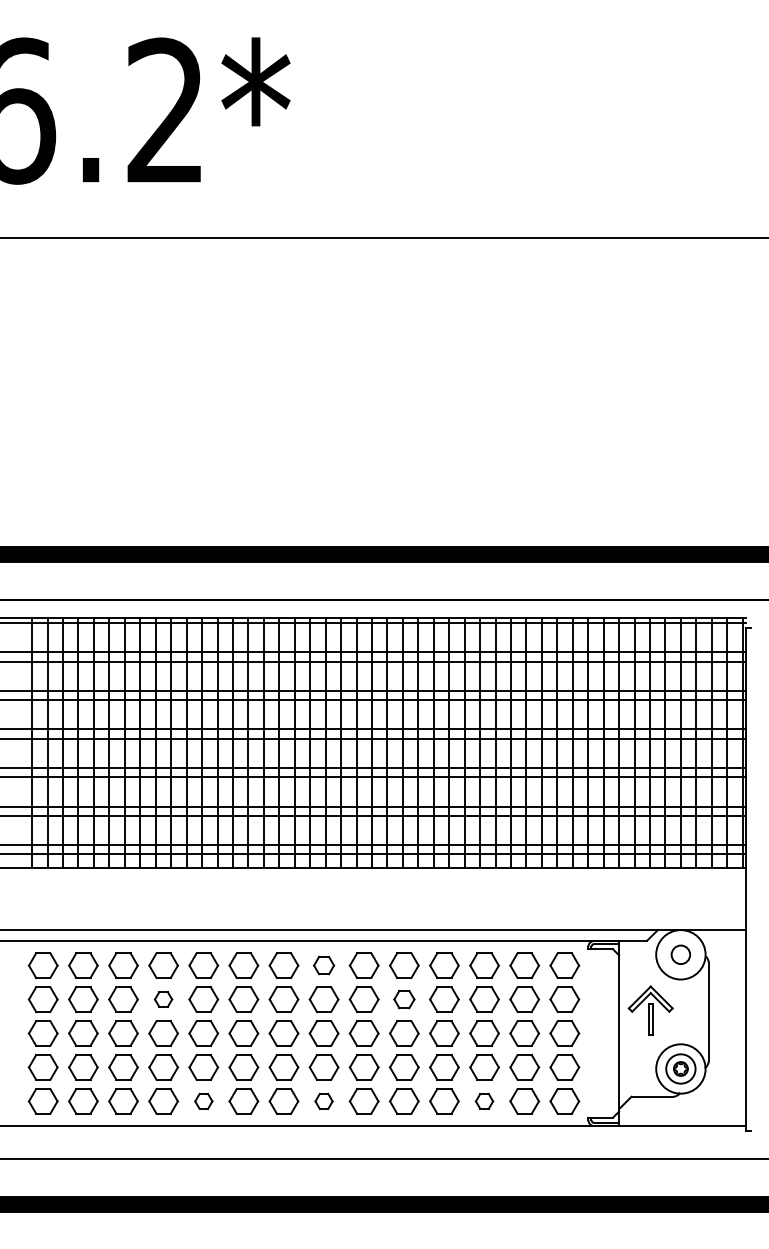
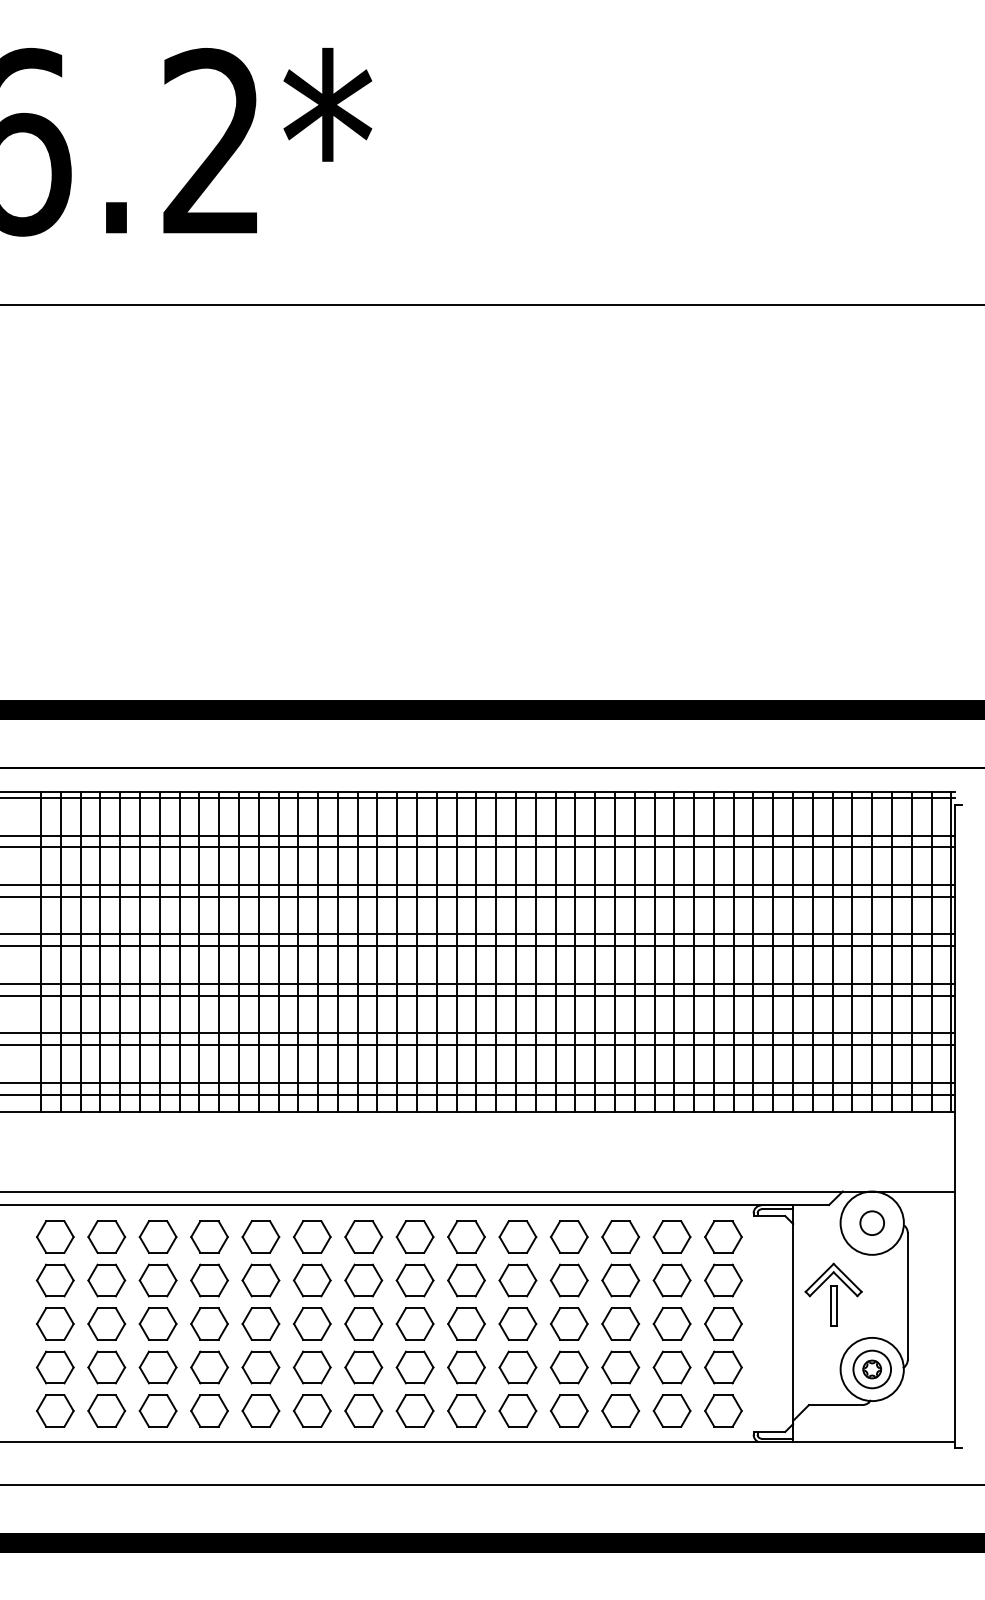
part: (323, 965) -> (414, 1236), size x1.43
part: (163, 999) -> (209, 1280), size x1.67
part: (404, 999) -> (518, 1280), size x1.43
part: (203, 1101) -> (260, 1411), size x1.67
part: (323, 1101) -> (414, 1411), size x1.67
part: (484, 1101) -> (620, 1411), size x1.67

